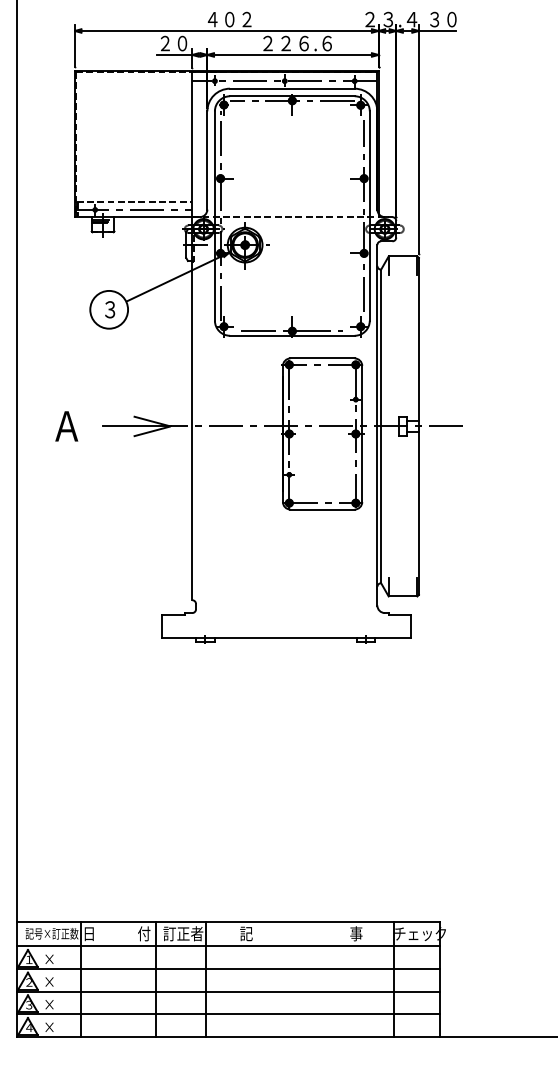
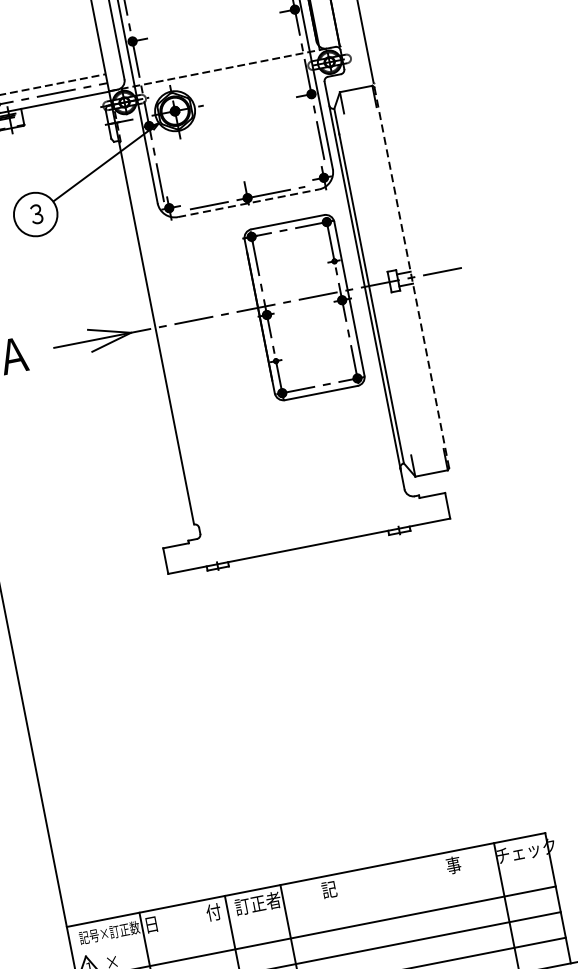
line: (292, 335) -> (248, 202), solid -> dashed
line: (418, 426) -> (411, 277), solid -> dashed
line: (227, 946) -> (310, 908), removed

